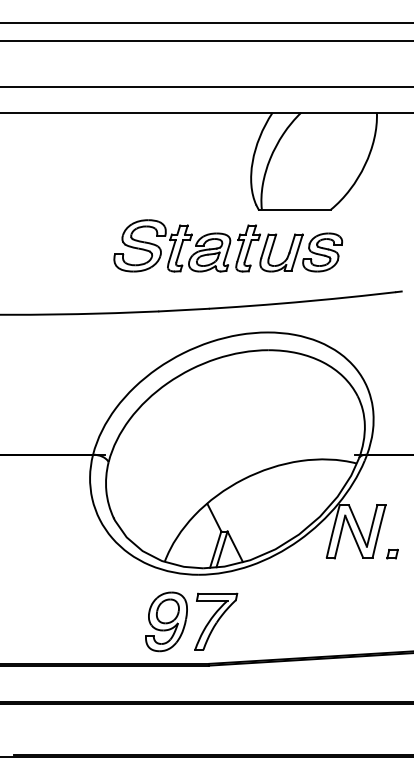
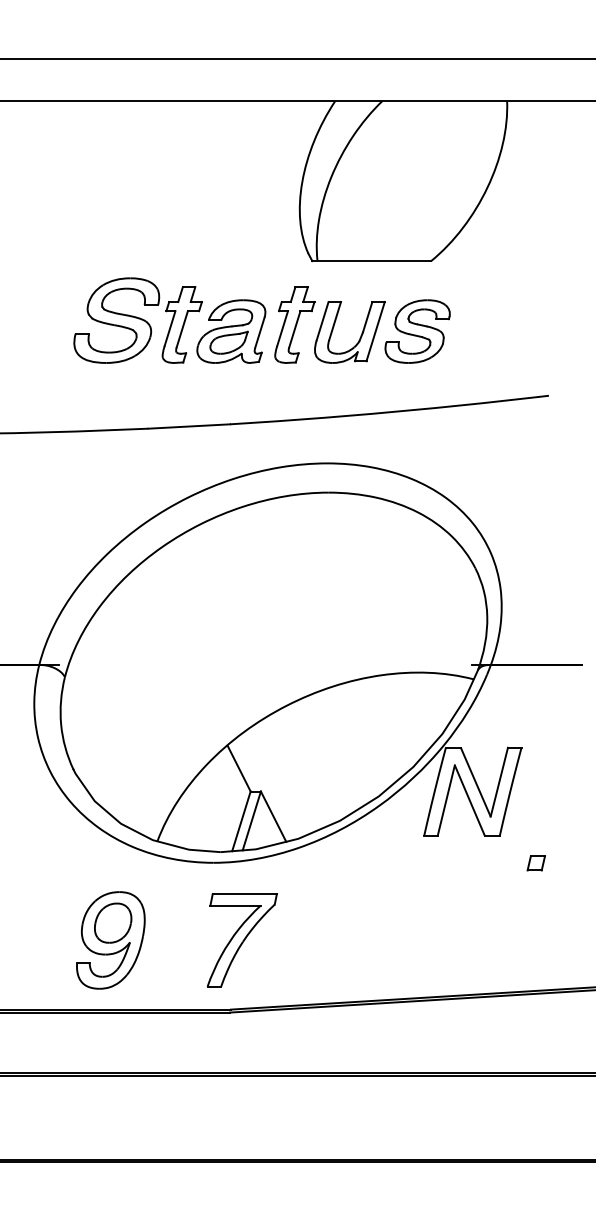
part: (392, 553) -> (536, 862), moved
part: (166, 621) -> (110, 939), moved

